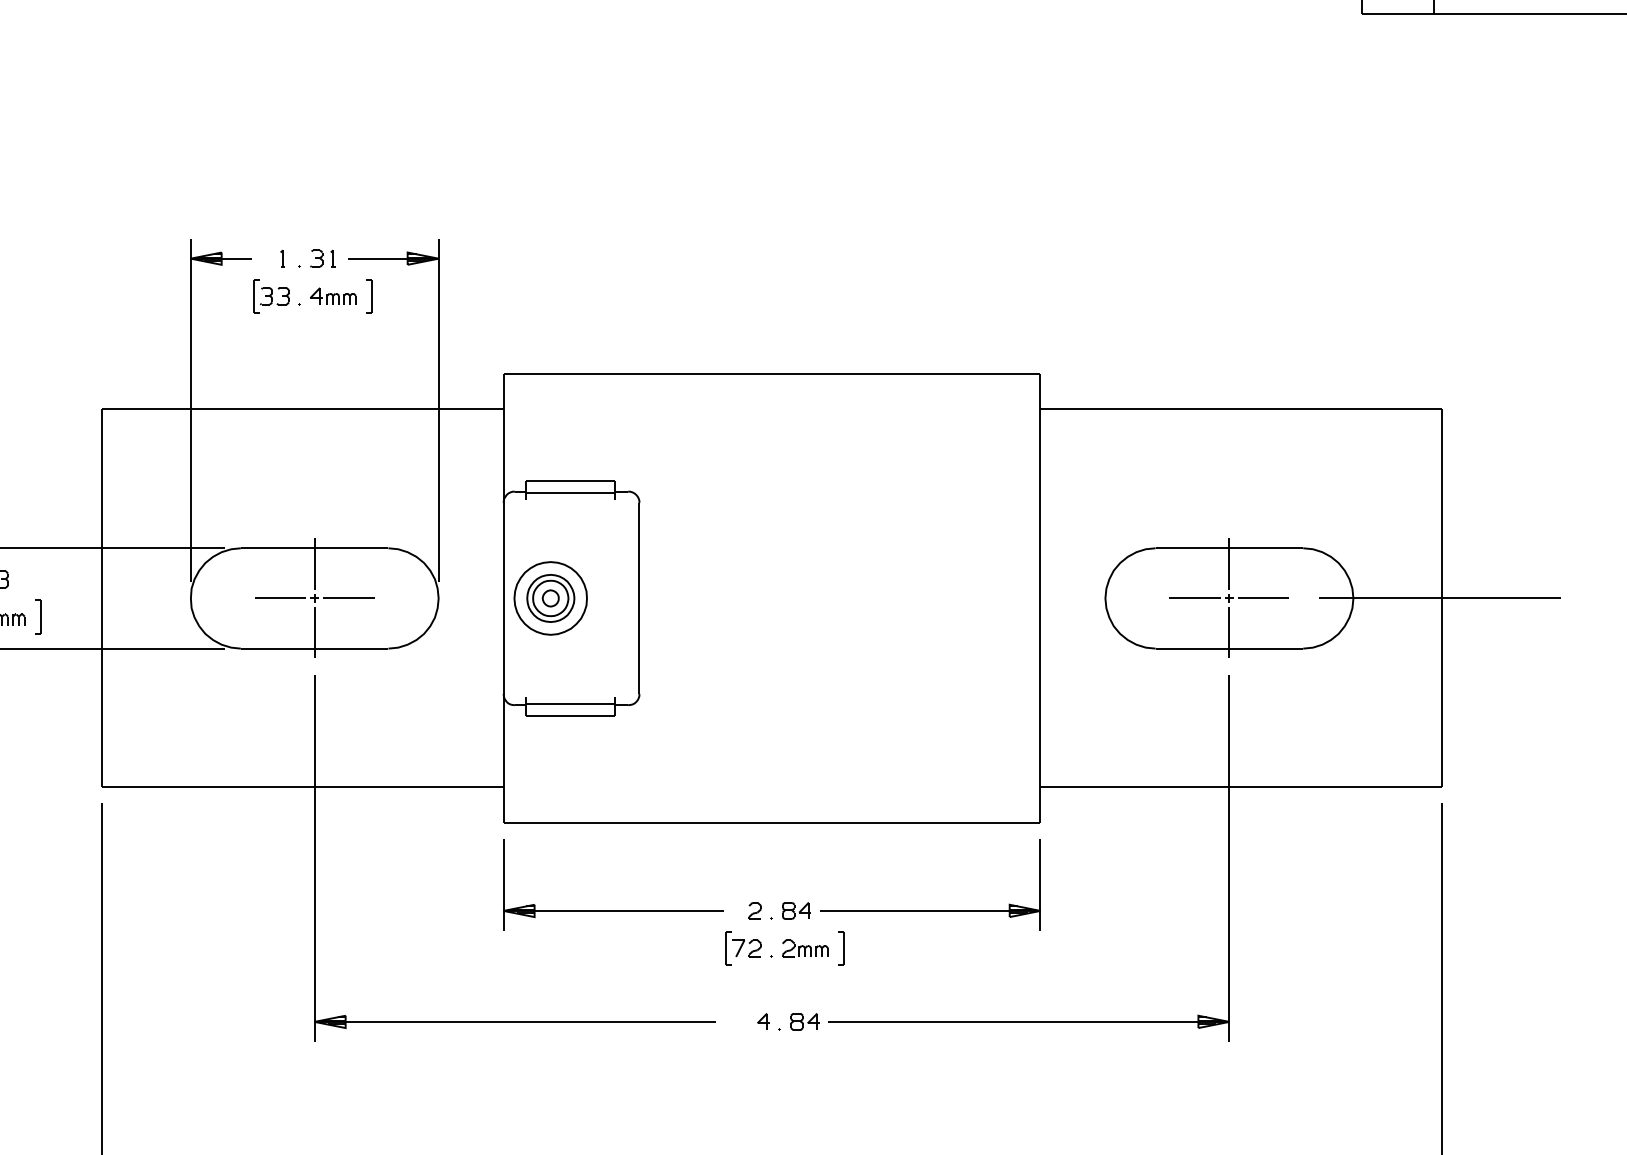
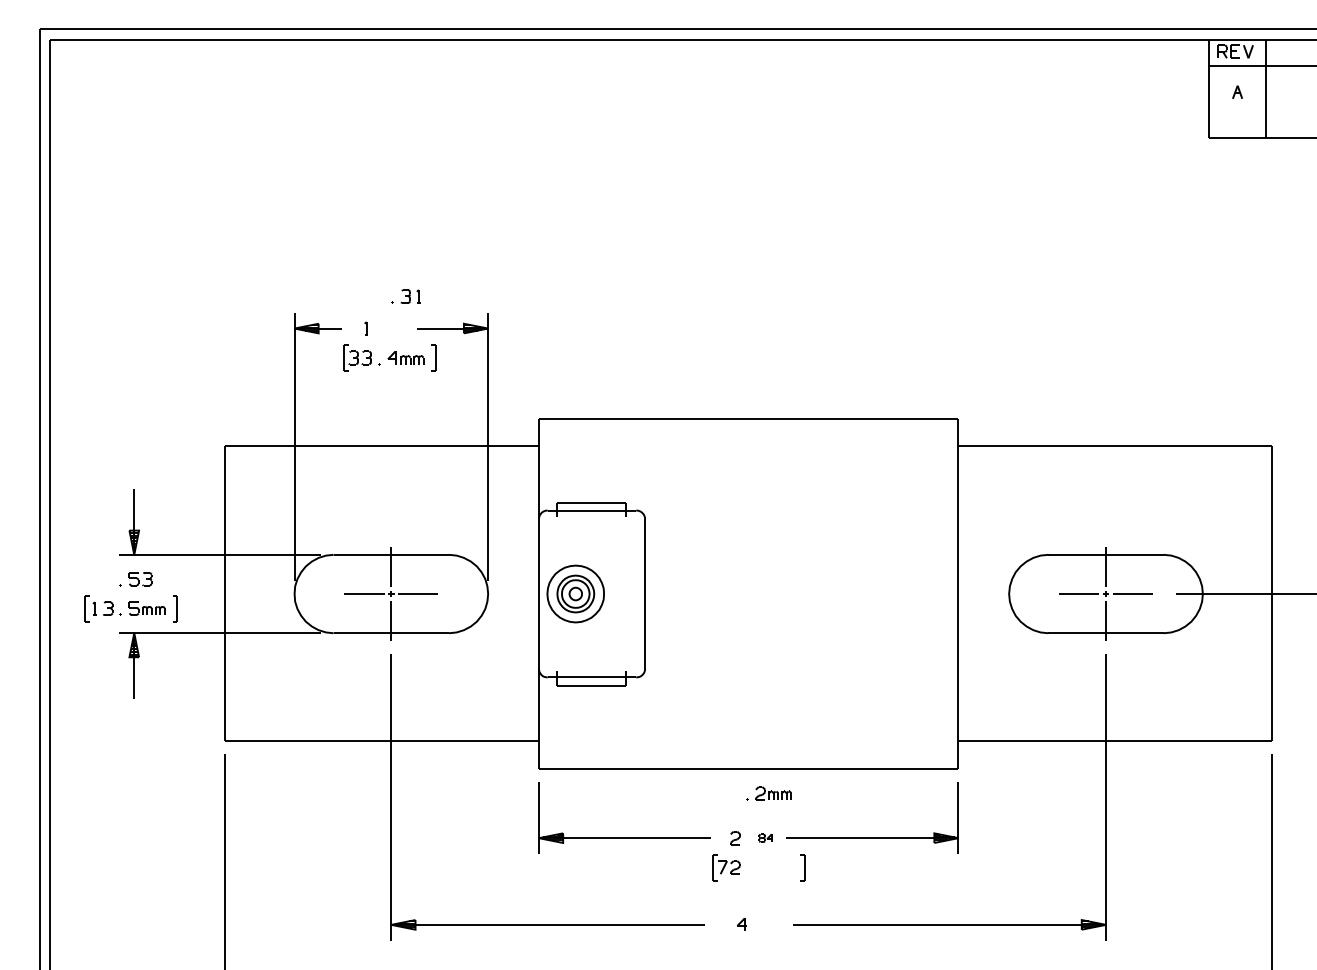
part: (316, 258) -> (405, 296), moved
part: (789, 911) -> (762, 838), size x0.6
part: (798, 948) -> (768, 793), moved
part: (798, 1021) -> (769, 924), removed

